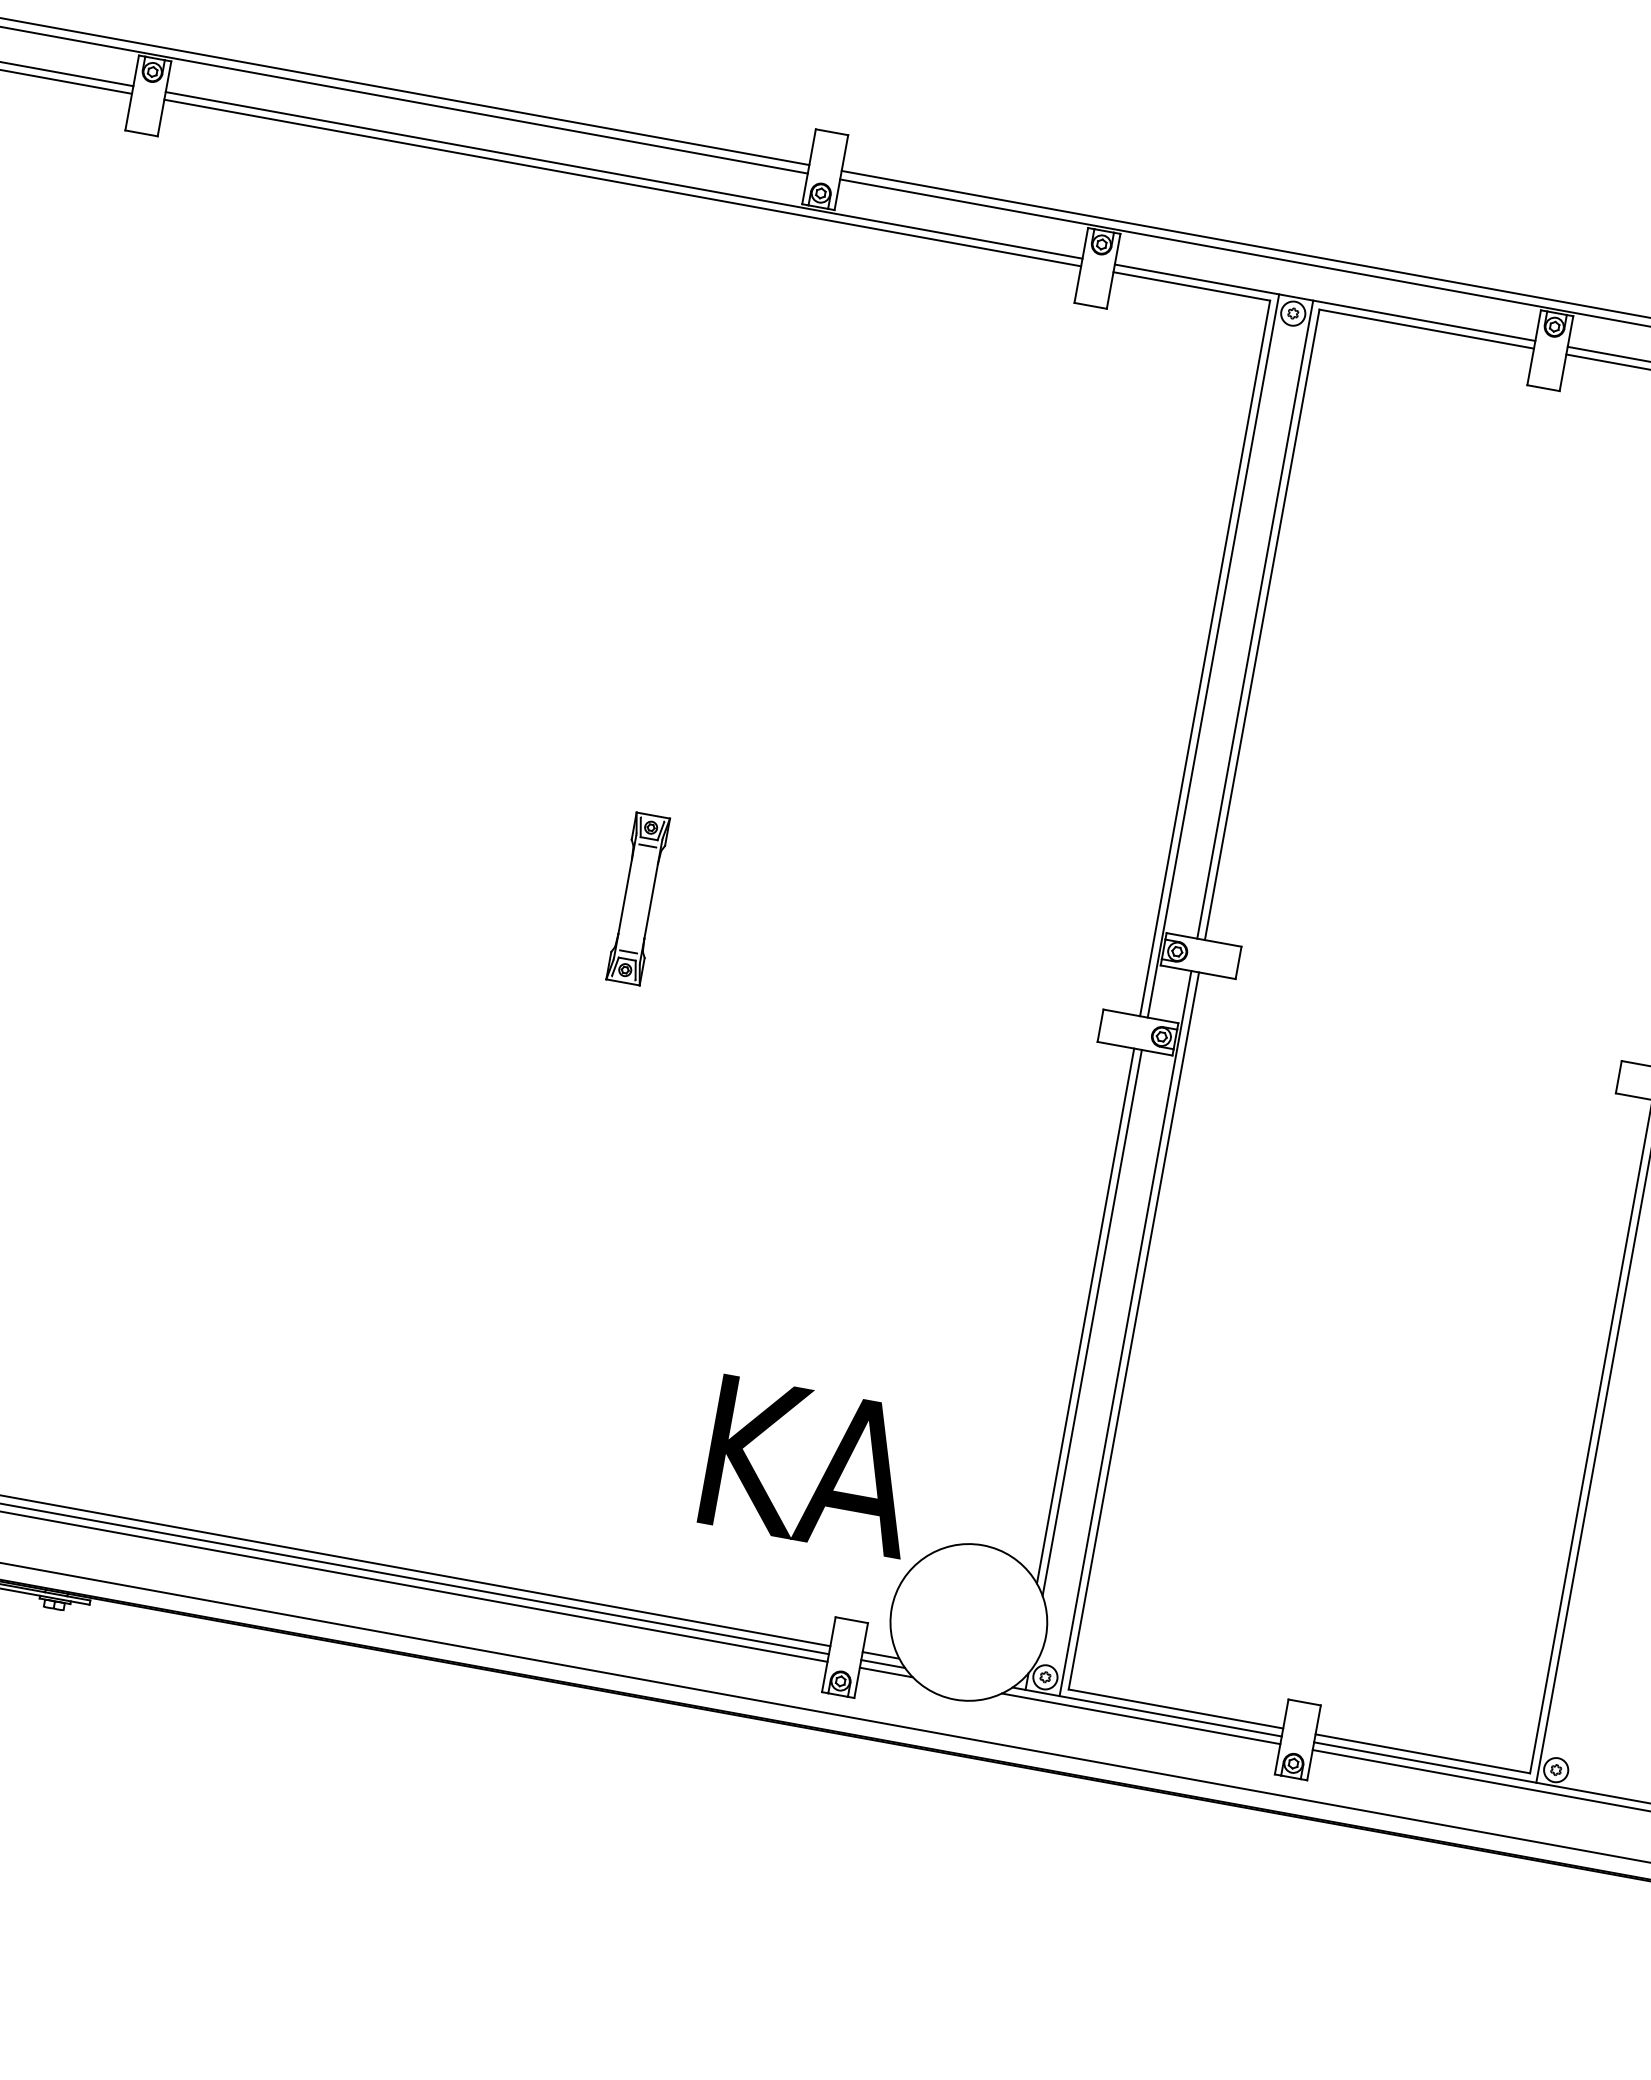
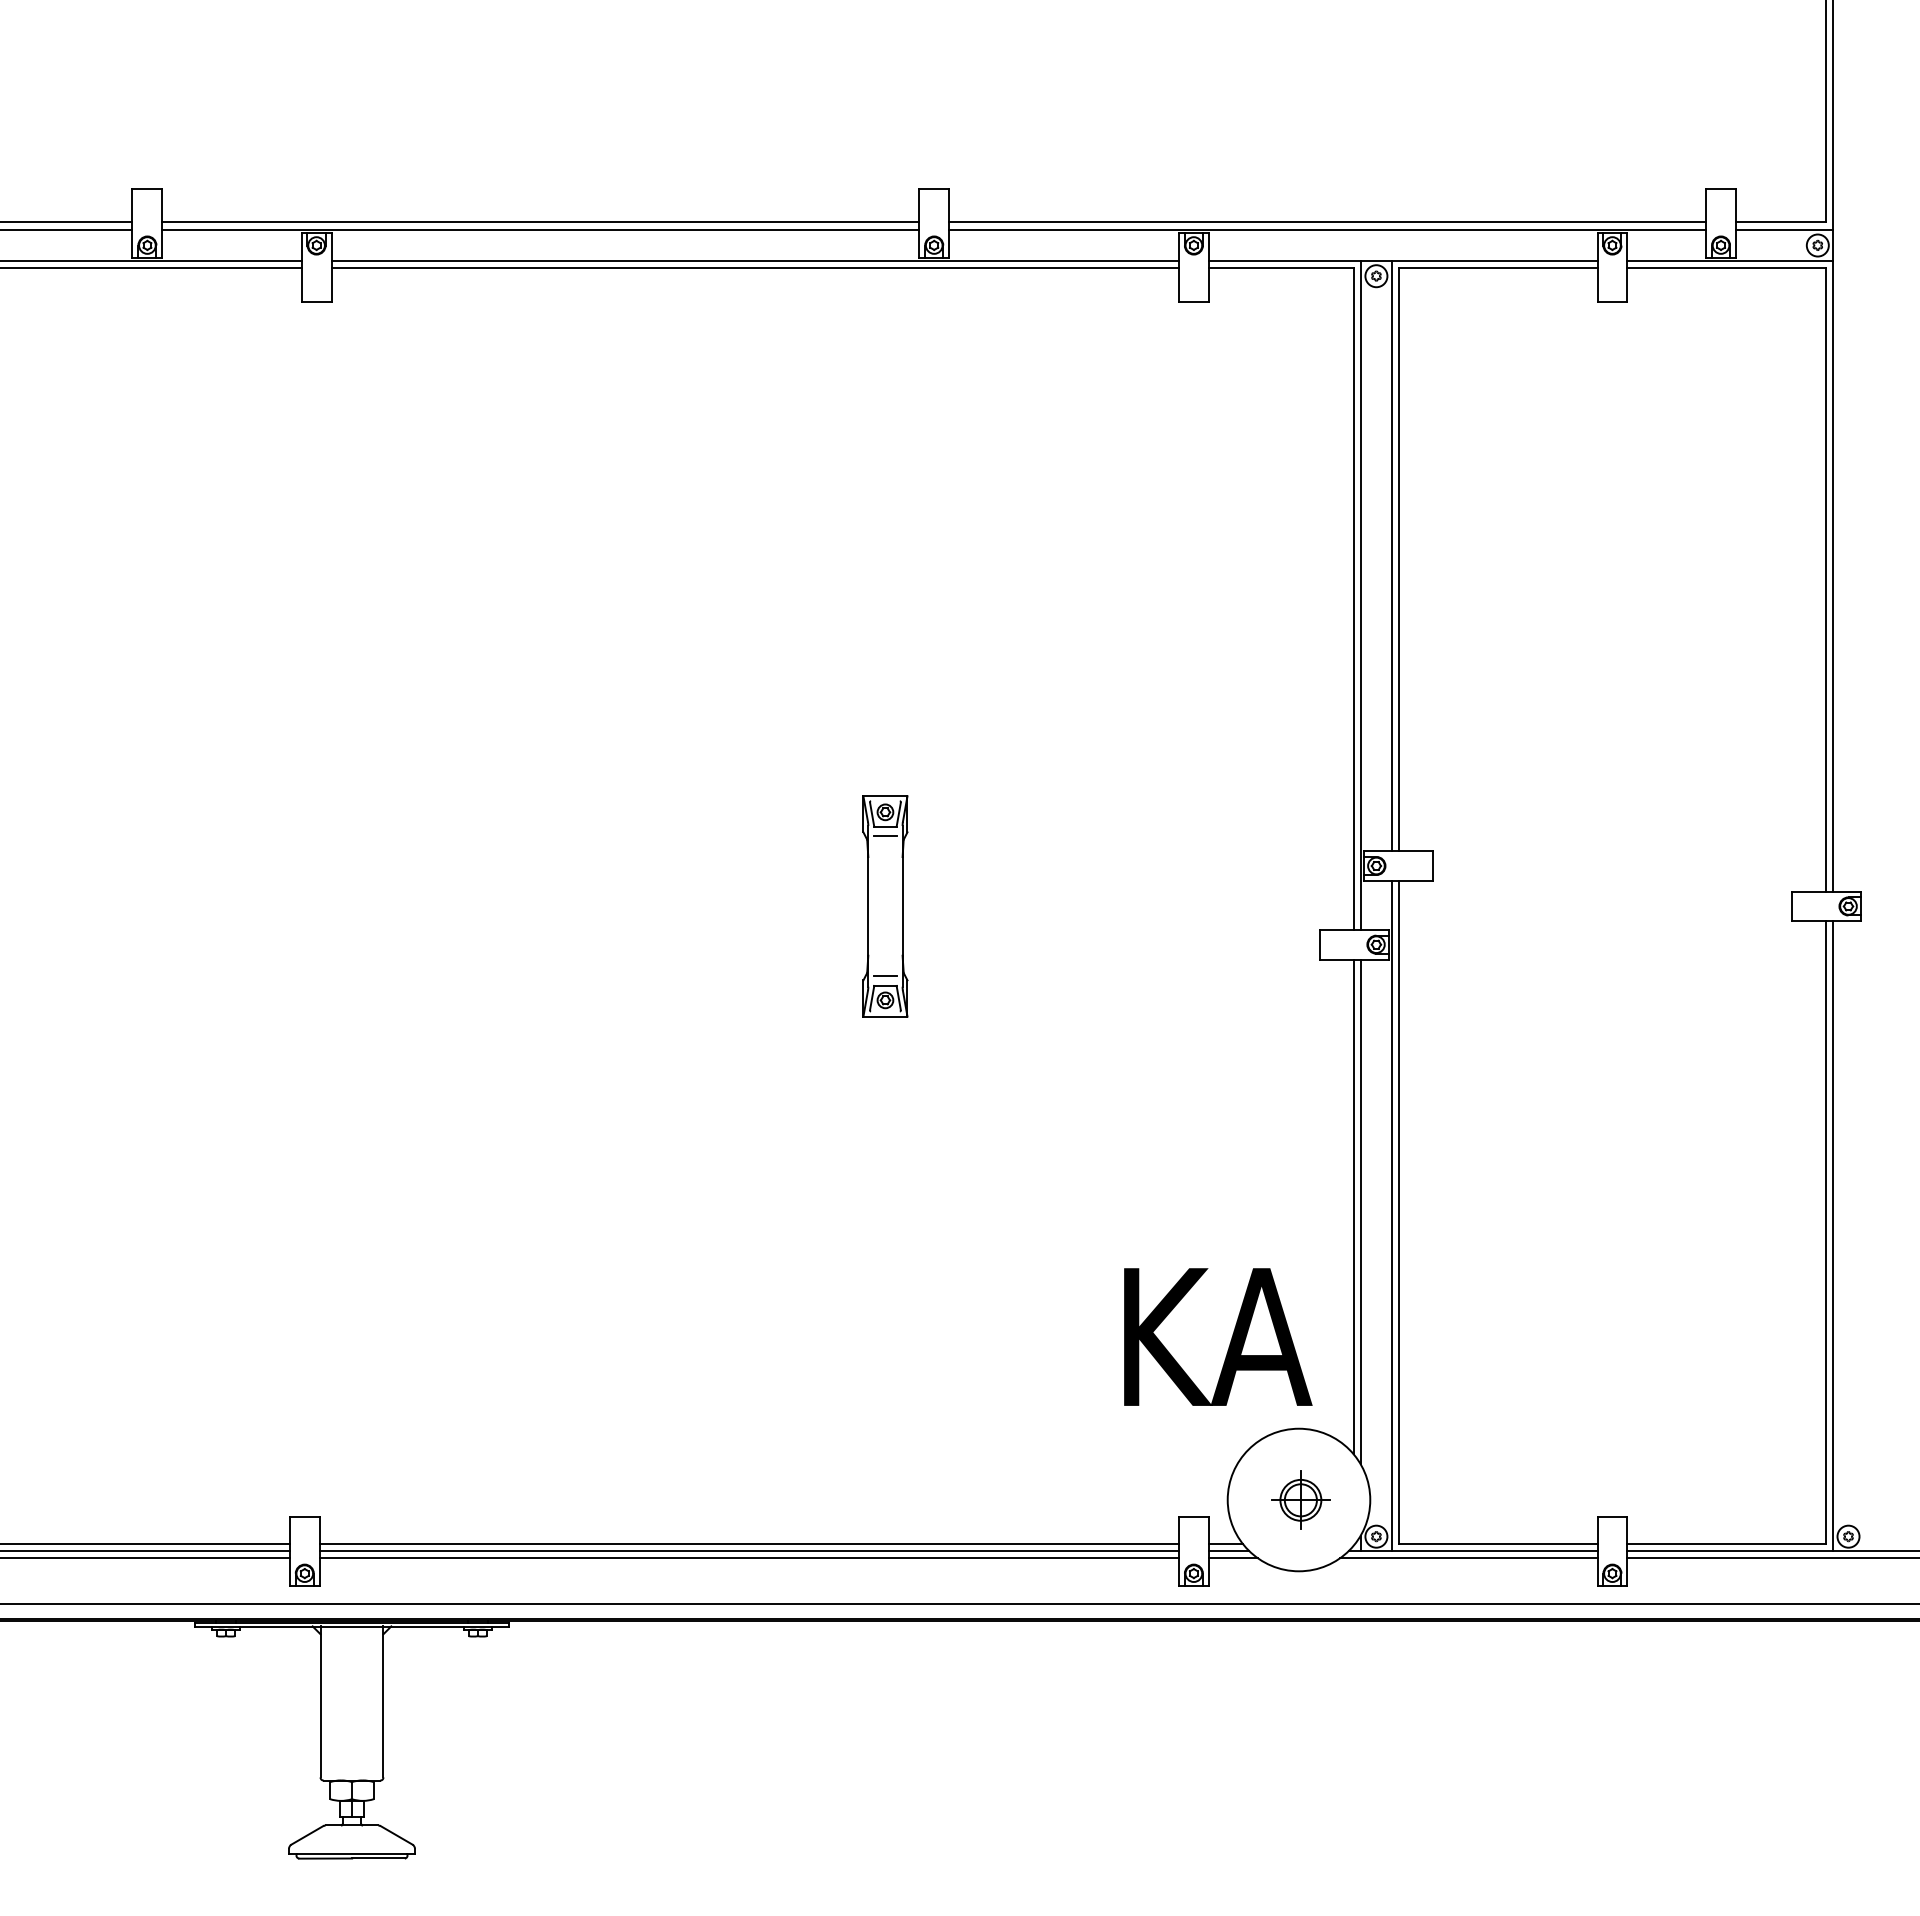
part: (638, 899) -> (885, 906), size x1.43
text: (812, 1466) -> (1218, 1336), moved
part: (970, 1622) -> (1300, 1499), added

